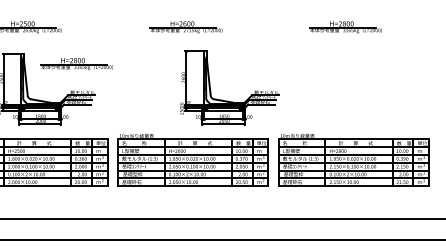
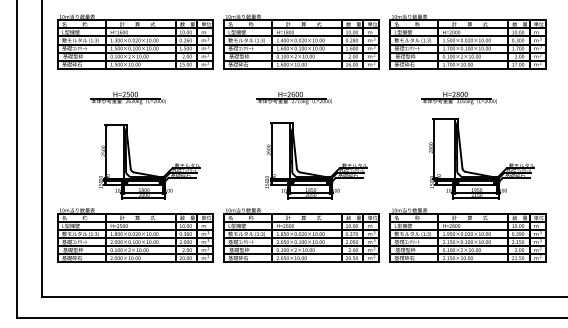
part: (75, 63) -> (180, 135), removed
part: (226, 100) -> (313, 173), moved
part: (366, 100) -> (480, 173), added

